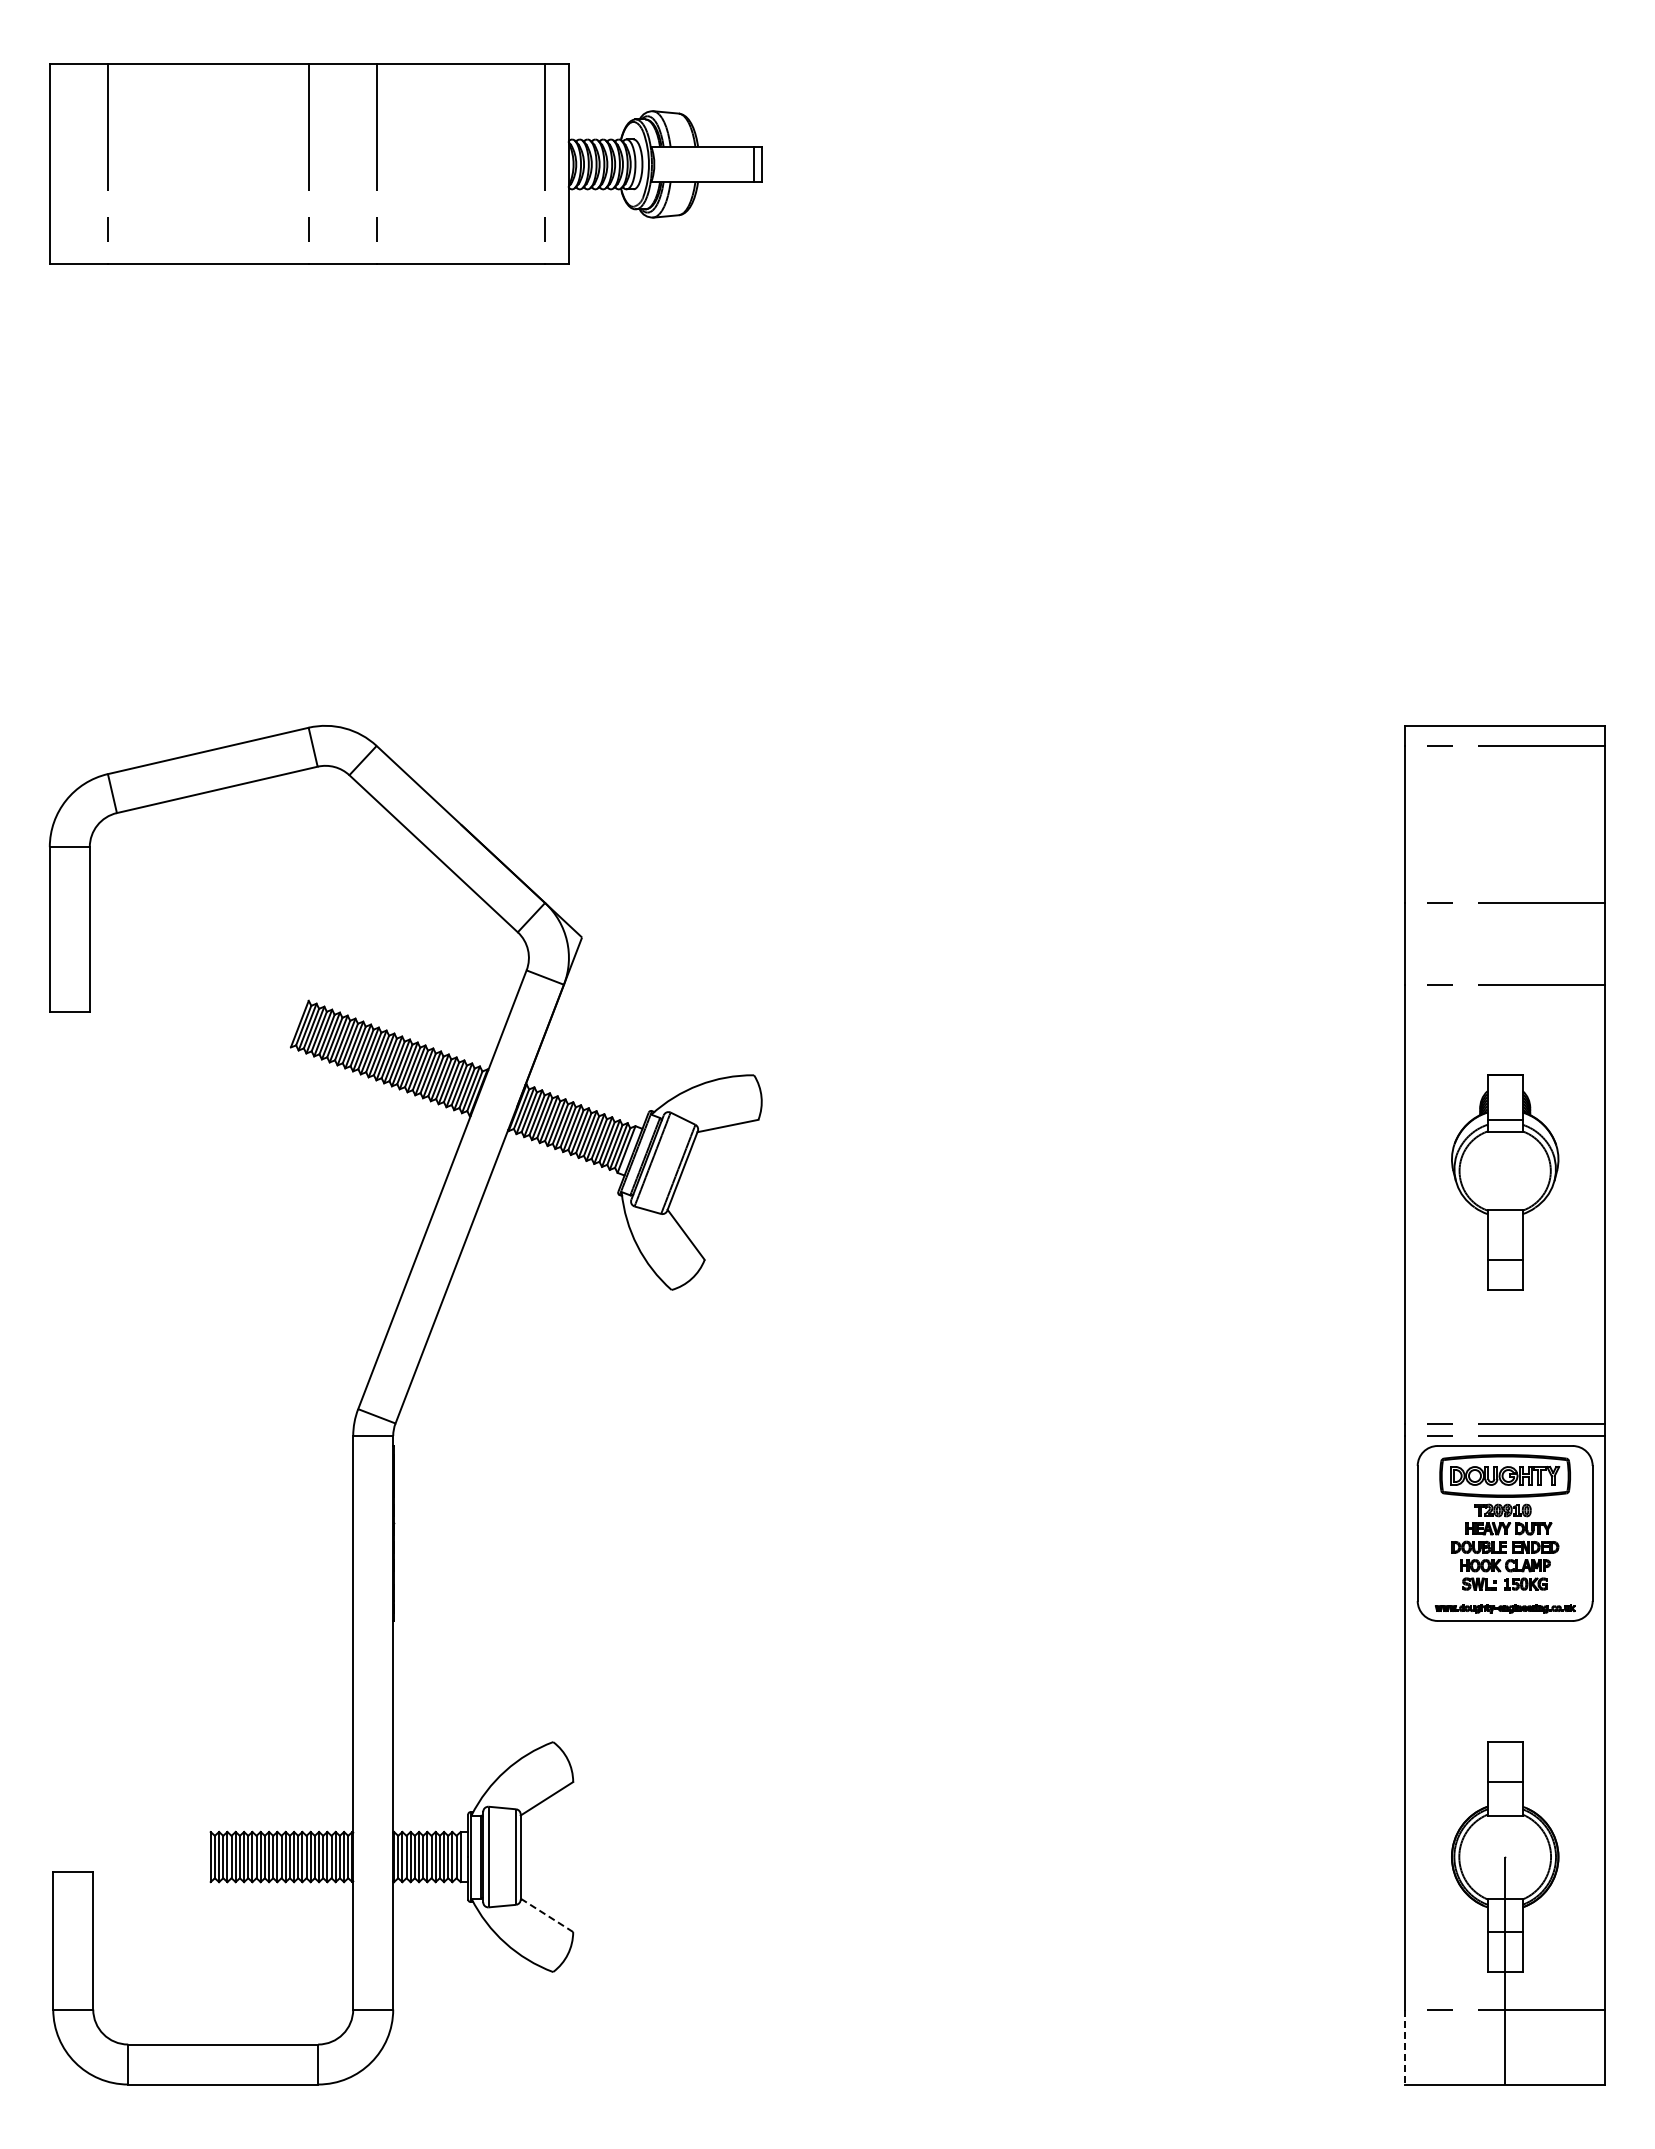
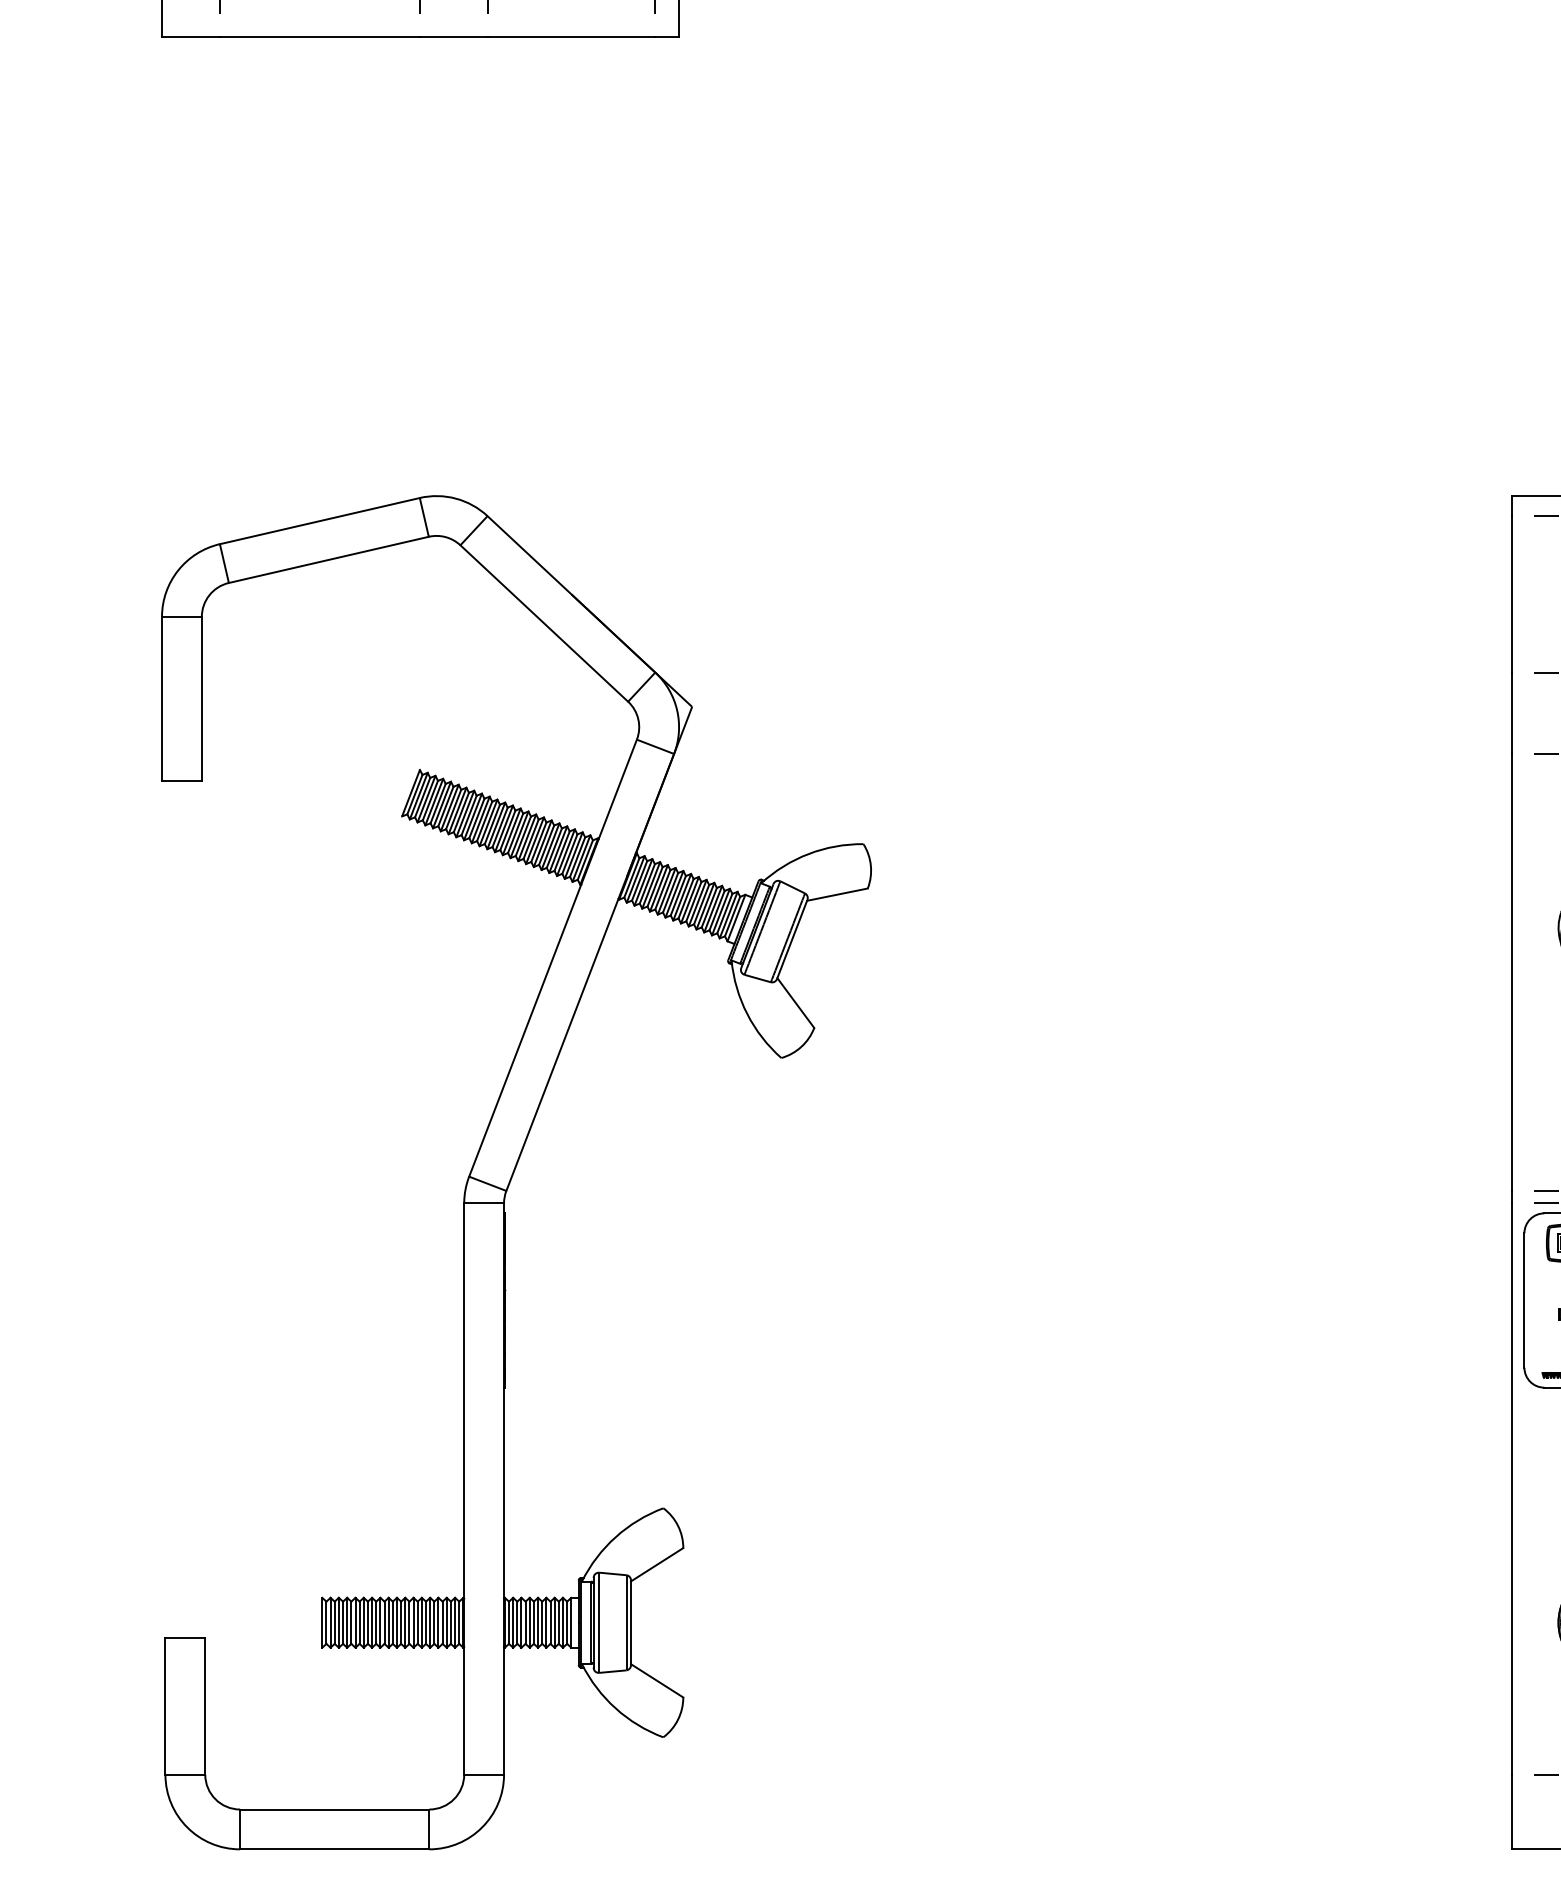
line: (546, 1915) -> (656, 1680), dashed -> solid
line: (1405, 2047) -> (1512, 1812), dashed -> solid

